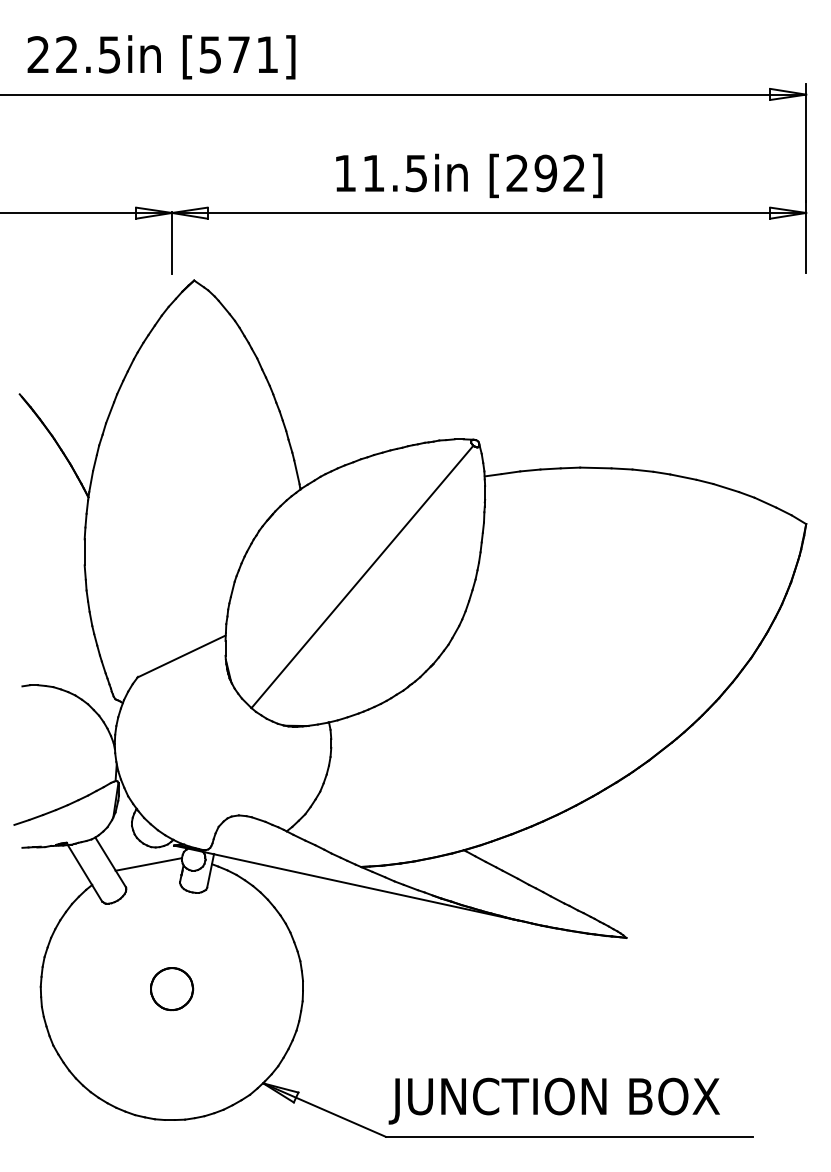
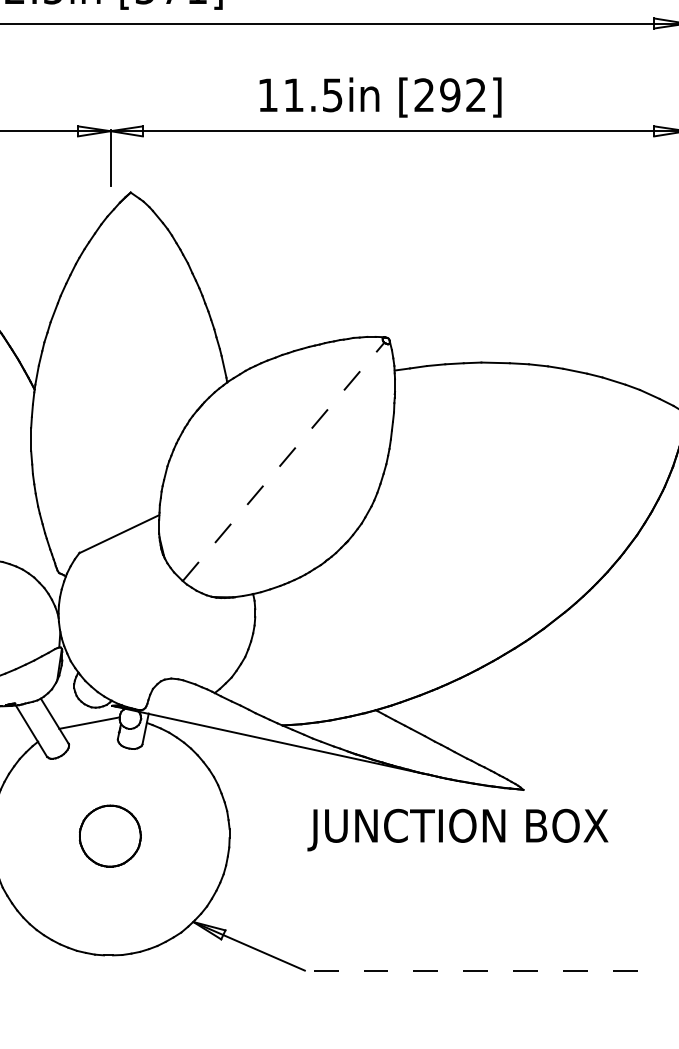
line: (362, 576) -> (283, 461), solid -> dashed
part: (172, 989) -> (110, 836), size x1.6
text: (553, 1100) -> (457, 829), moved
line: (568, 1136) -> (470, 970), solid -> dashed

